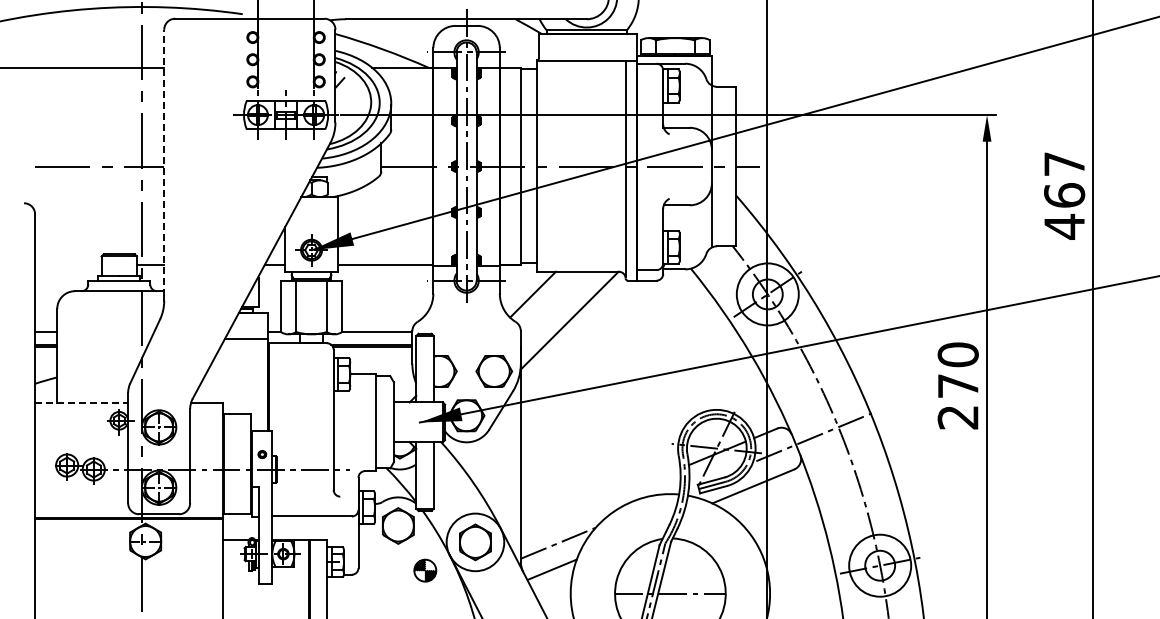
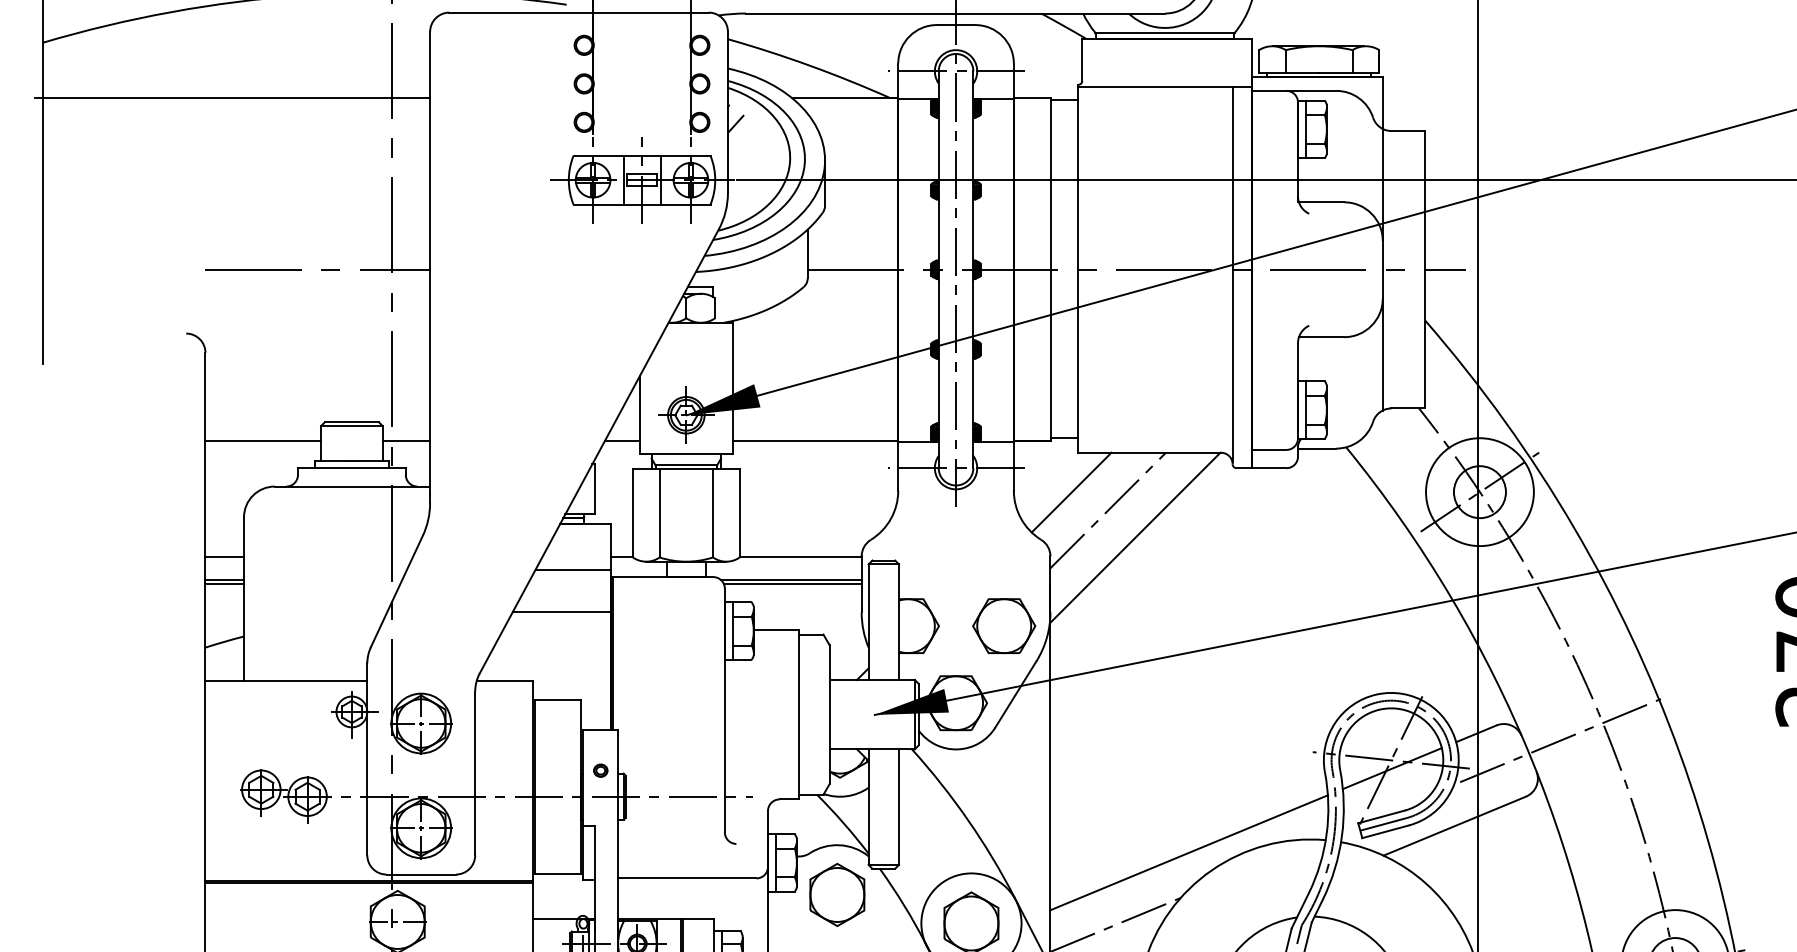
line: (164, 162) -> (430, 262), dashed -> solid
line: (68, 265) -> (263, 441), added
line: (553, 304) -> (1107, 509), added
line: (239, 363) -> (561, 612), added
line: (81, 403) -> (286, 681), dashed -> solid
line: (600, 501) -> (1188, 852), added

